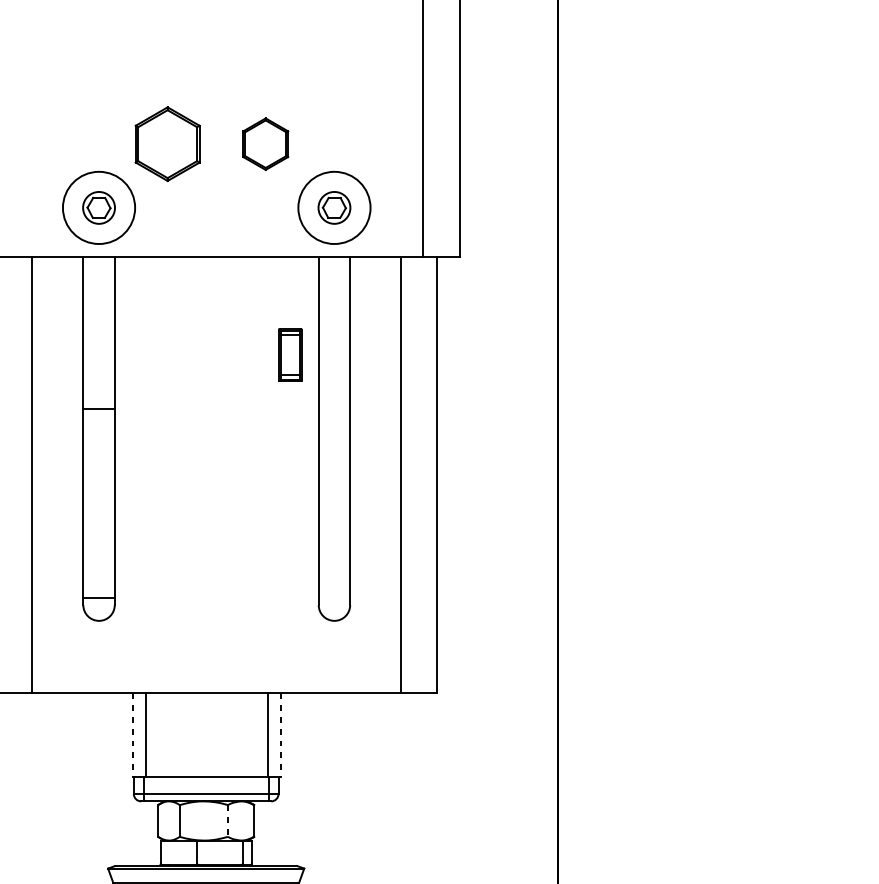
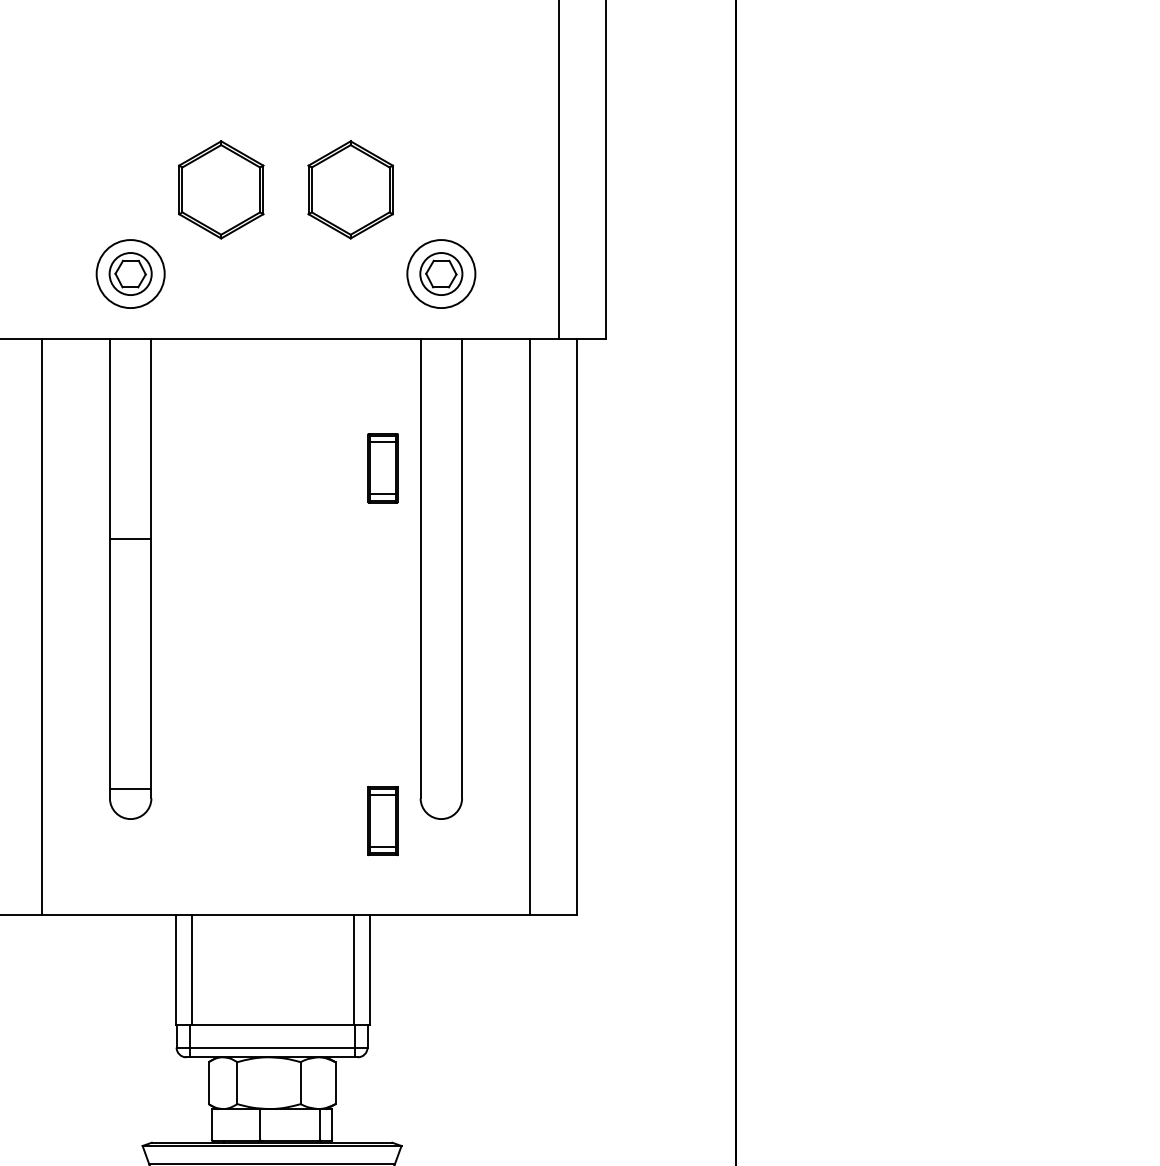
part: (265, 143) -> (350, 189), size x1.43
circle: (98, 208) -> (130, 274), size x0.71
circle: (334, 208) -> (441, 274), size x0.71
part: (289, 622) -> (382, 821), added
line: (133, 735) -> (175, 970), dashed -> solid
line: (280, 735) -> (370, 970), dashed -> solid
line: (227, 821) -> (300, 1083), dashed -> solid

